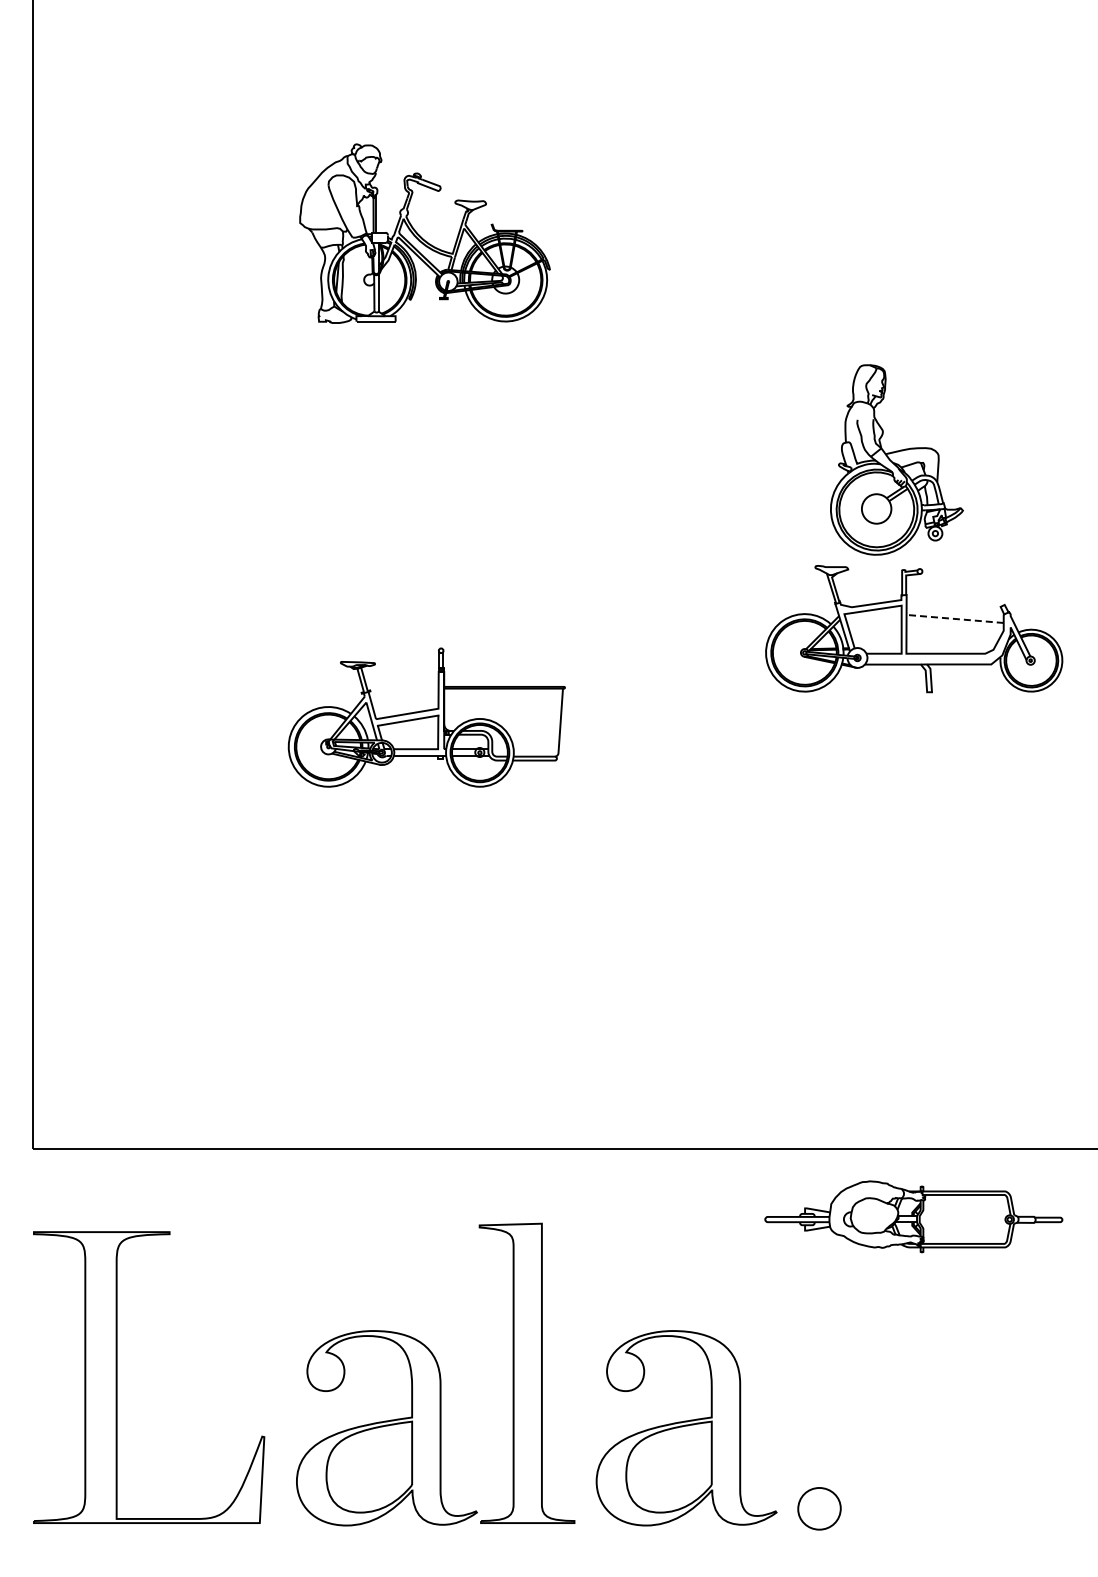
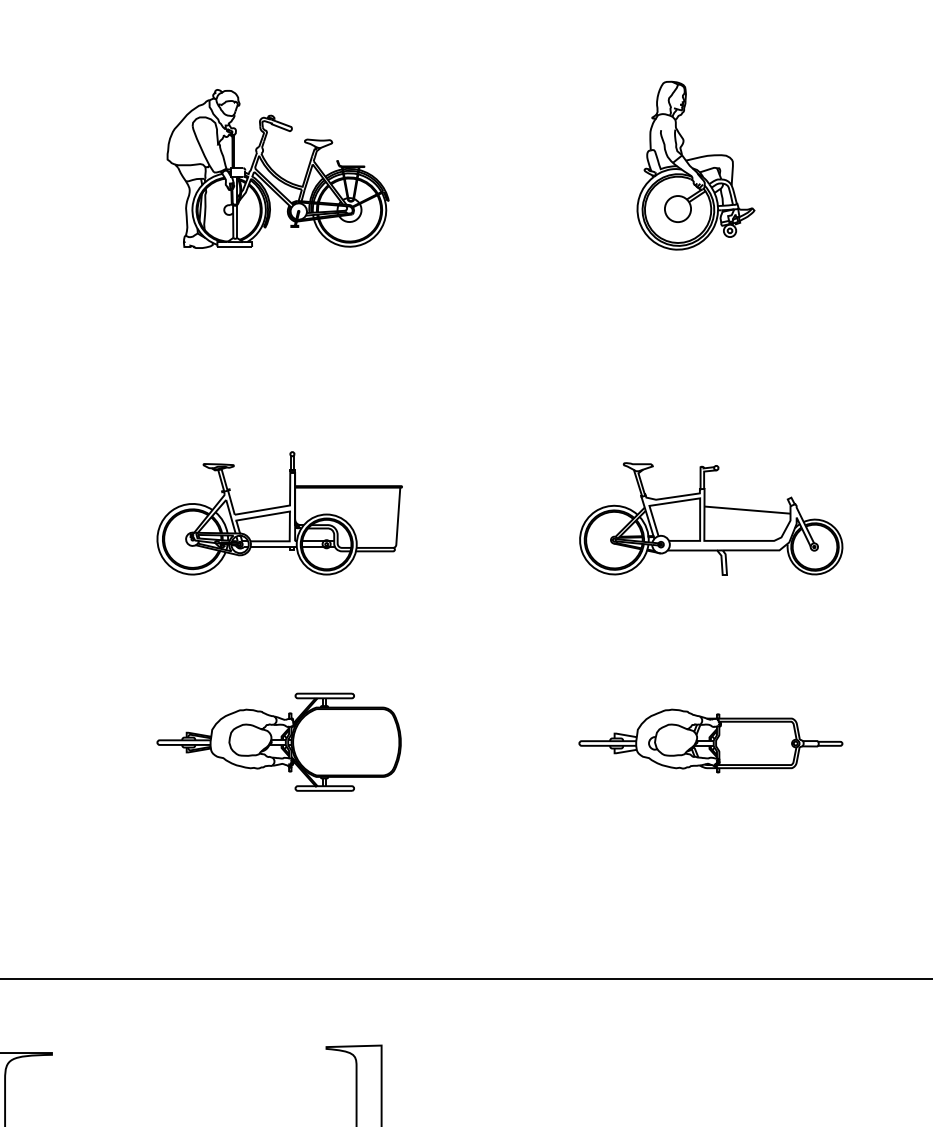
part: (896, 459) -> (695, 165), moved
line: (955, 618) -> (747, 509), dashed -> solid
part: (426, 717) -> (279, 513), moved
part: (425, 880) -> (278, 741), added
part: (913, 1216) -> (710, 740), moved

